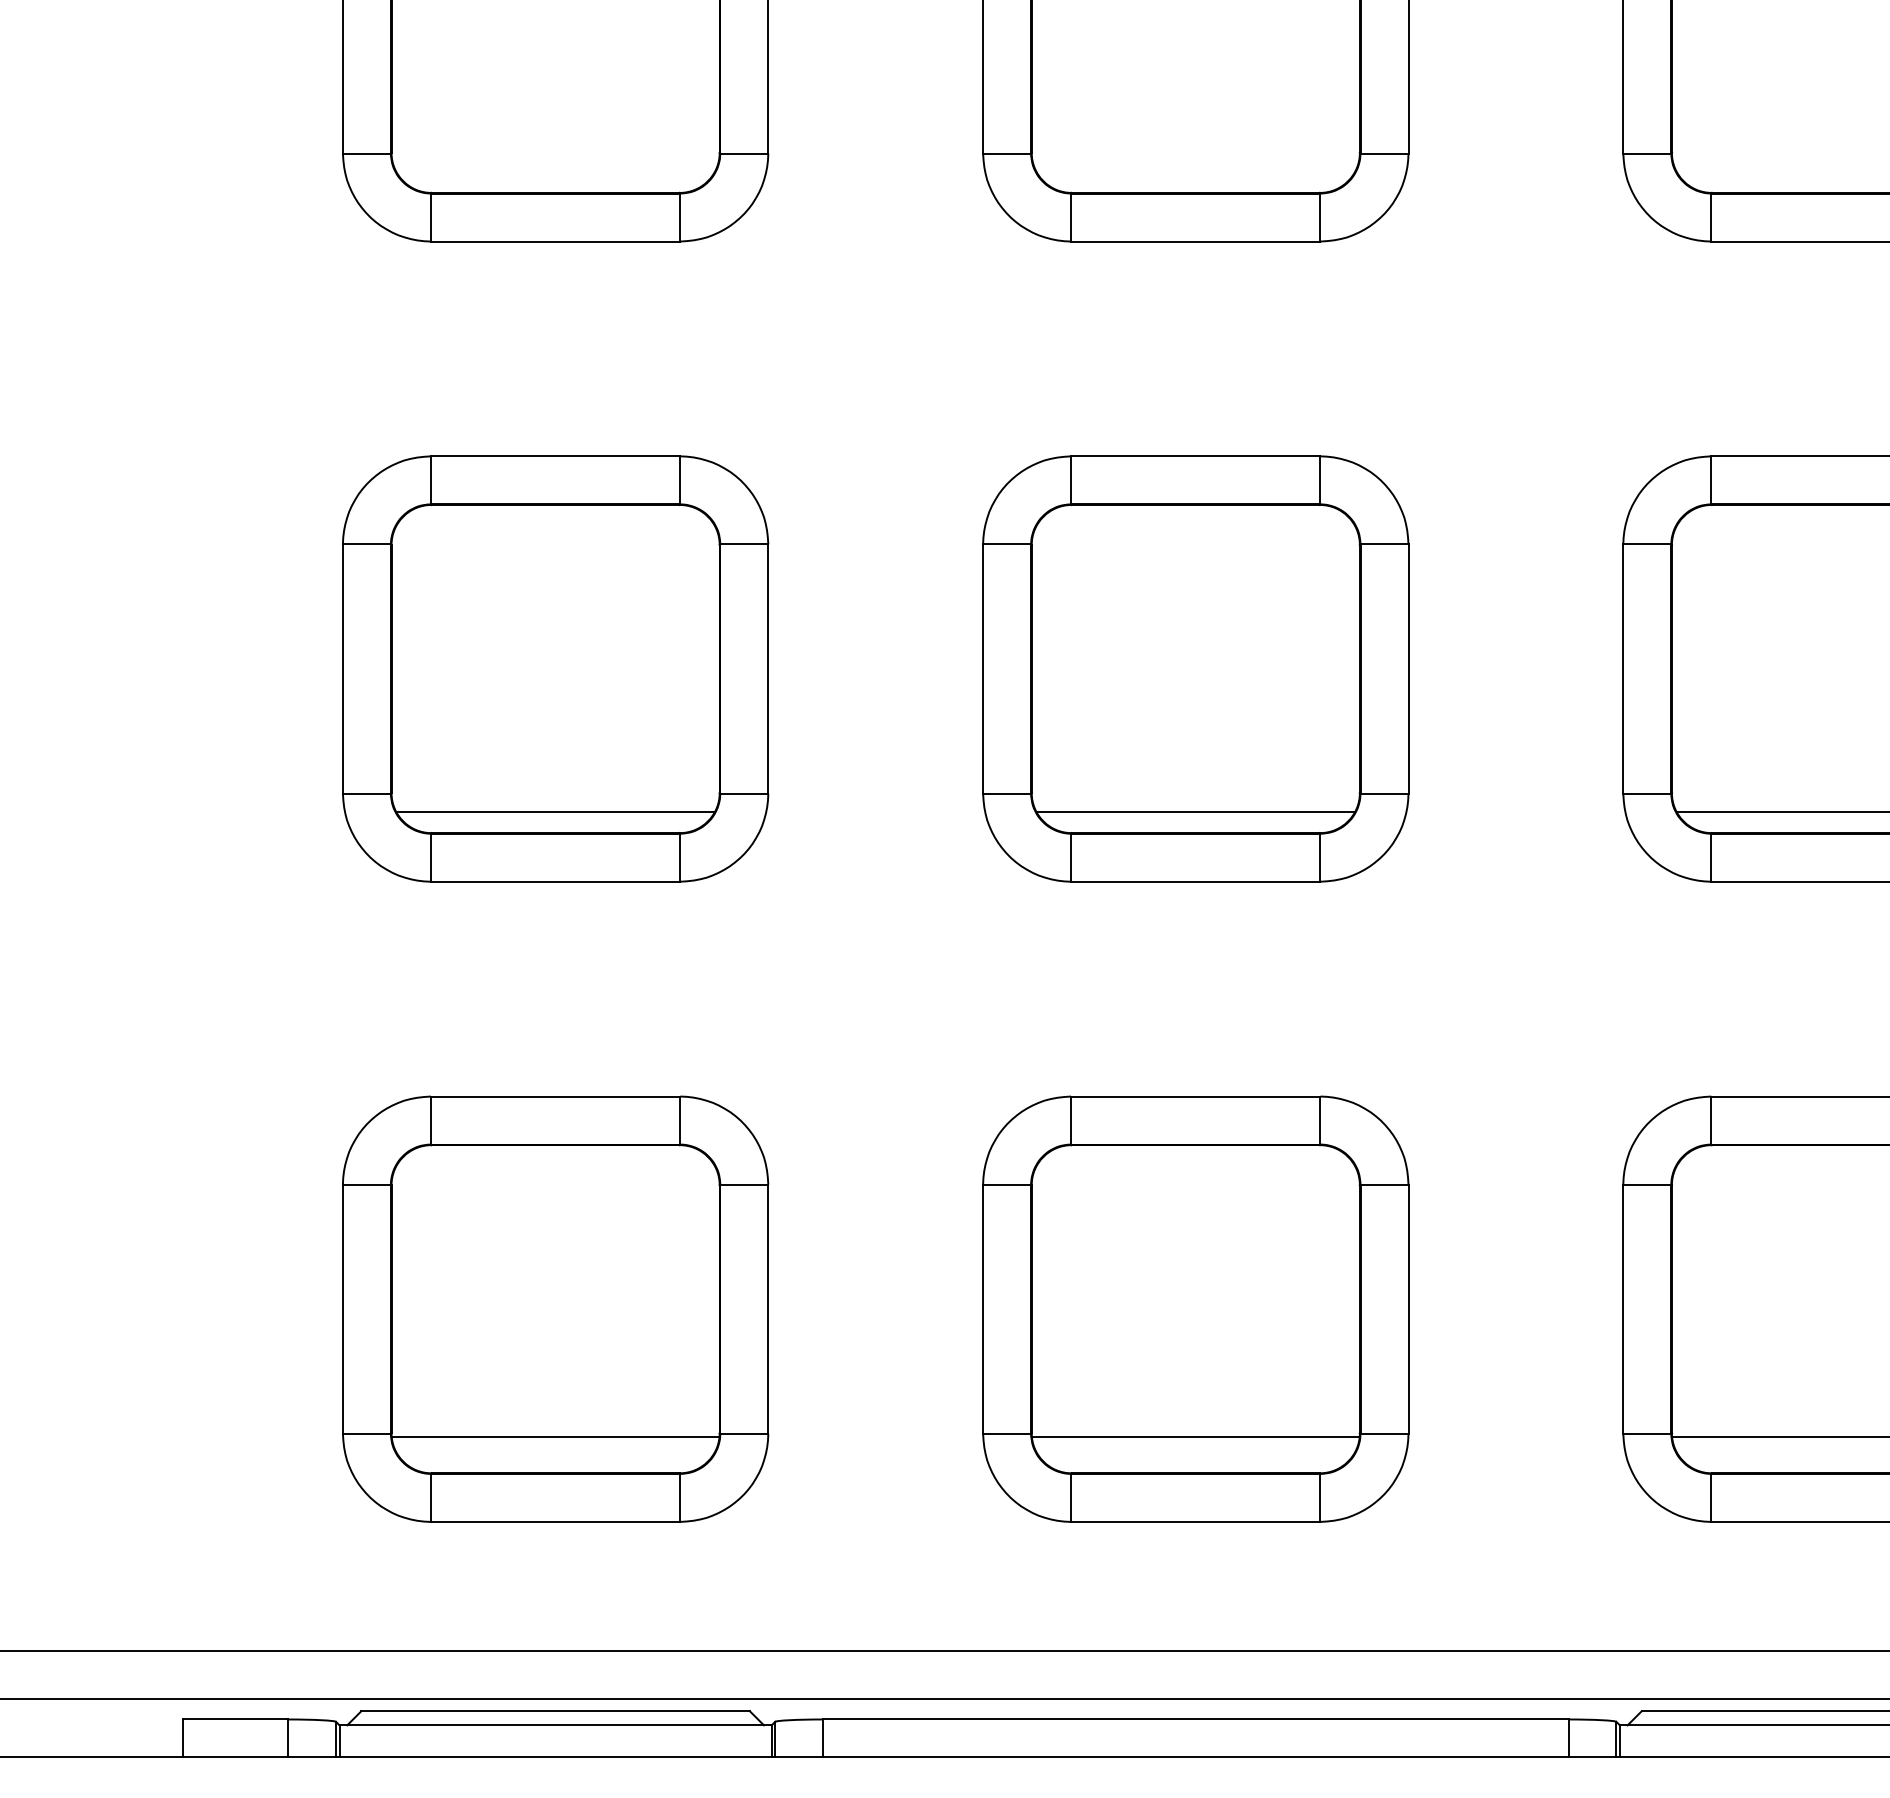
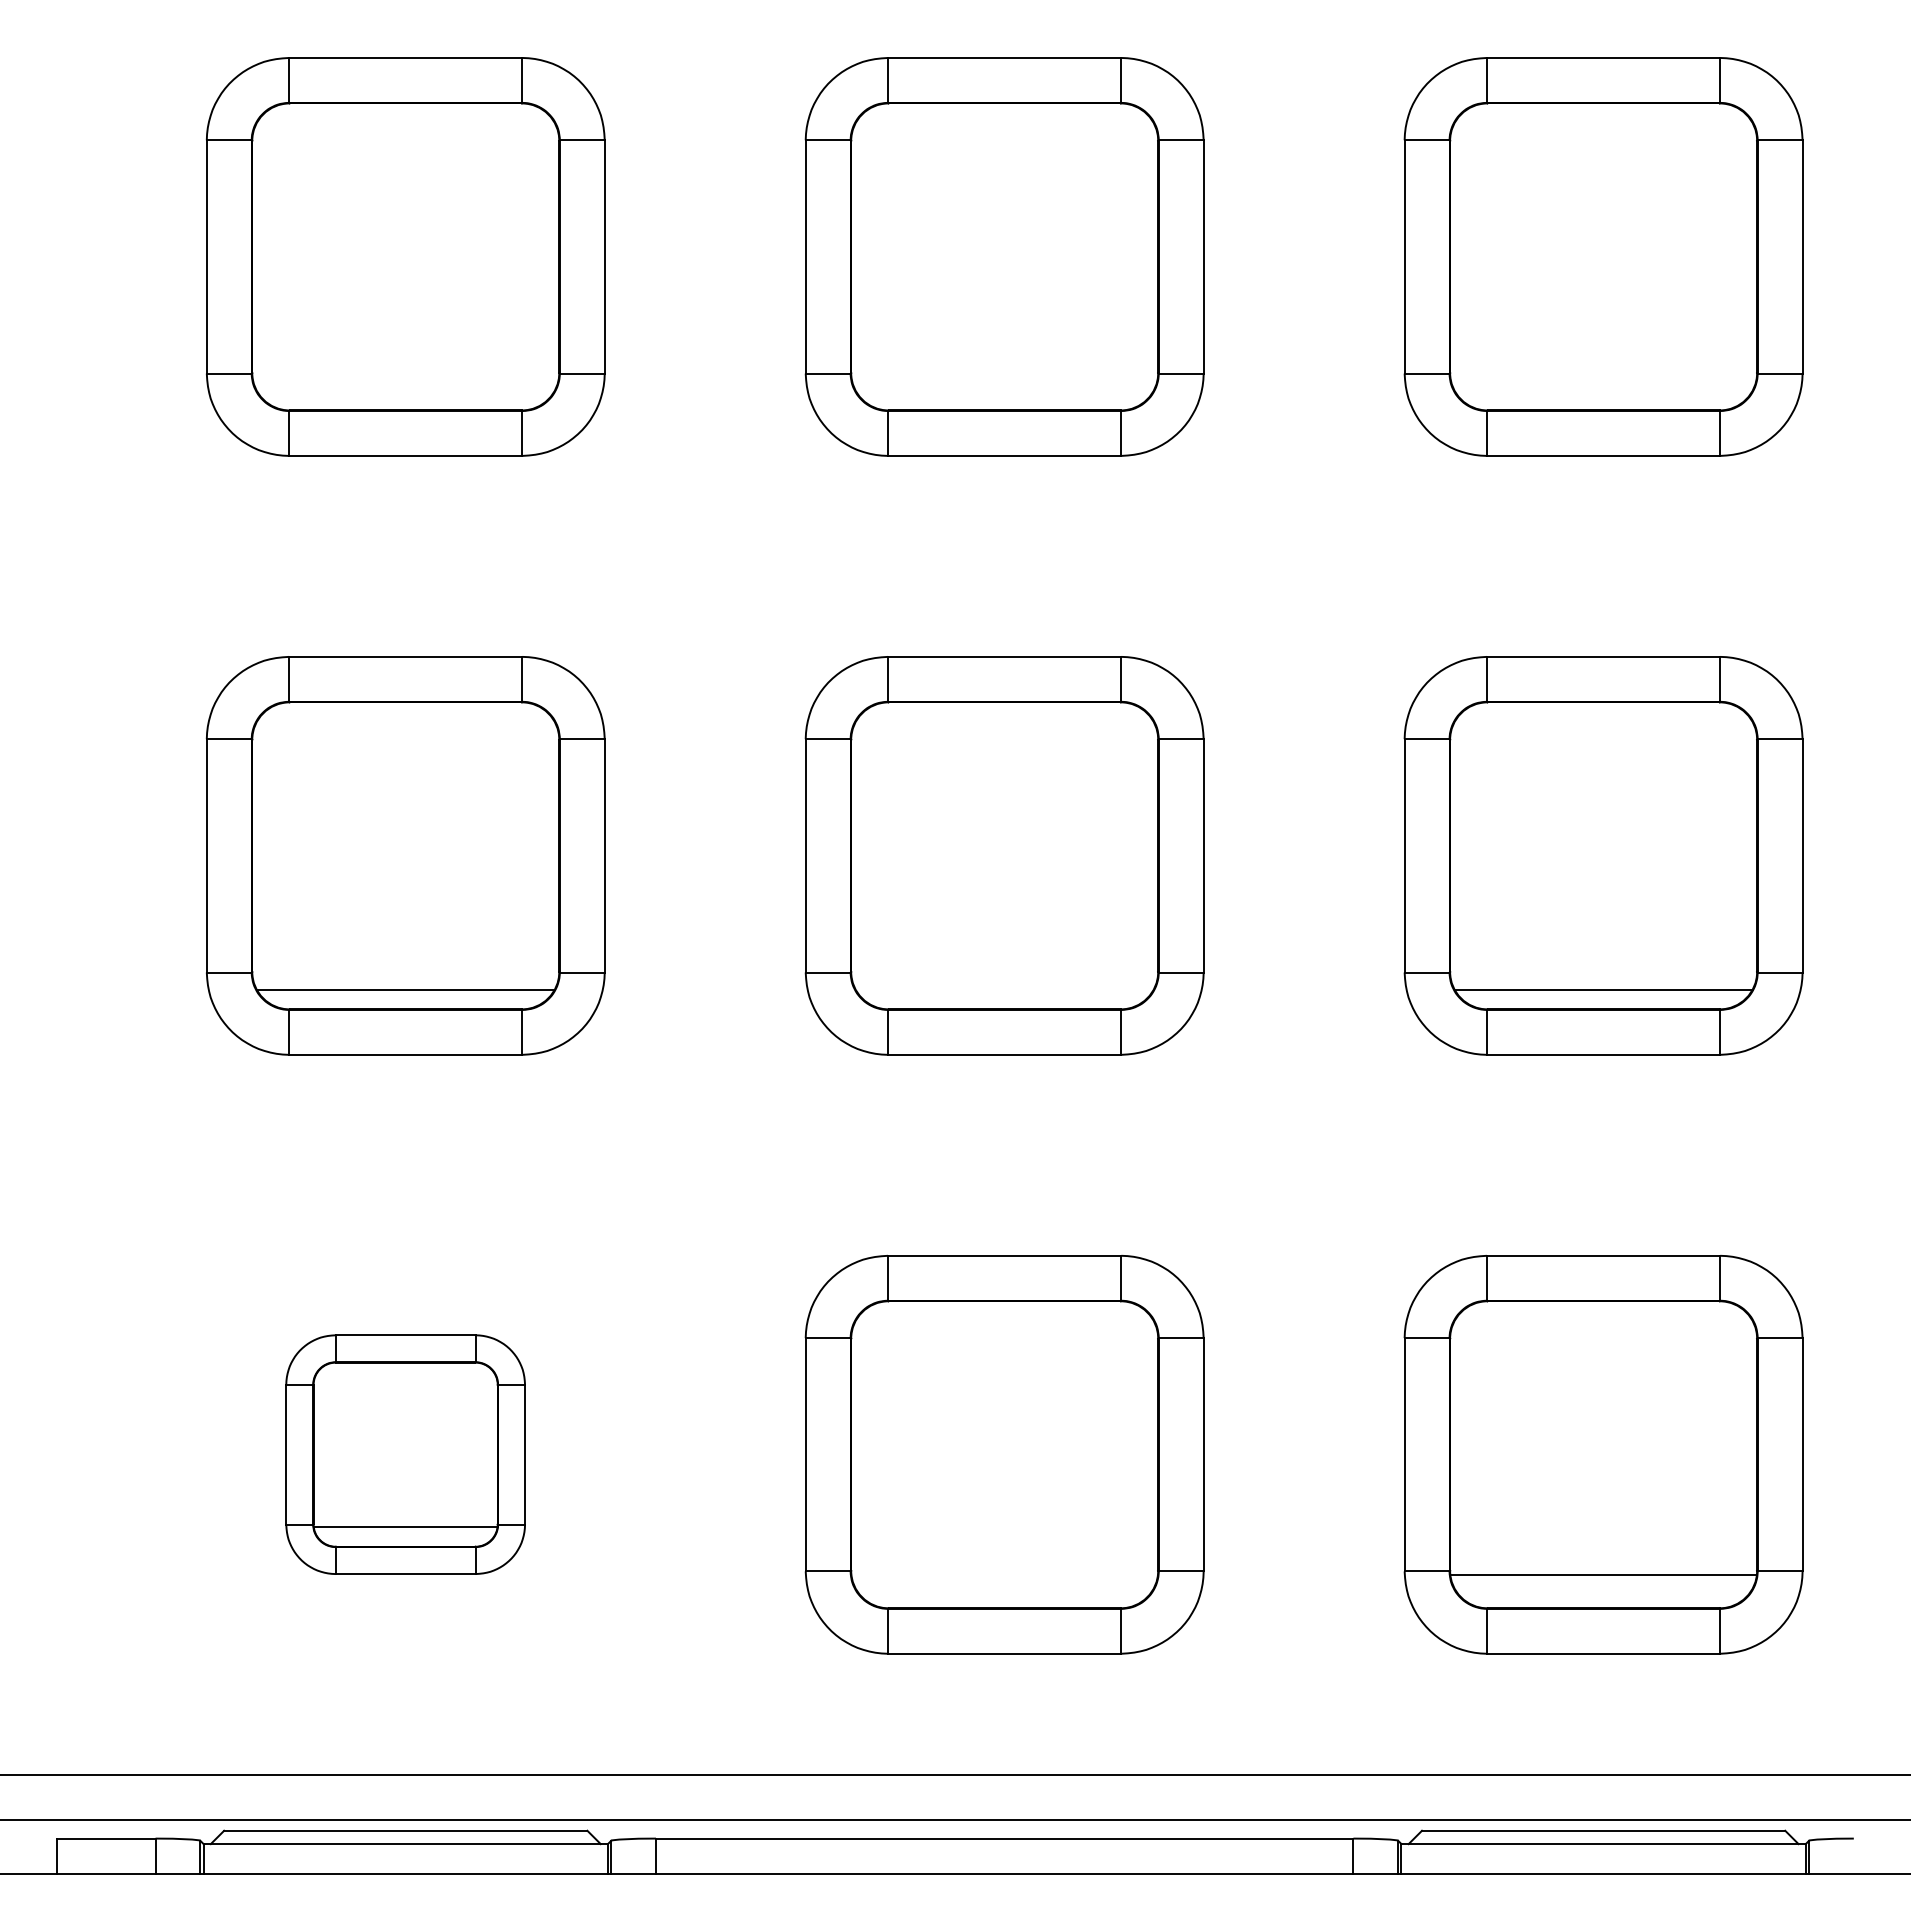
line: (1195, 811) -> (1004, 989), removed
part: (555, 1308) -> (405, 1454), size x0.6
line: (1195, 1437) -> (1004, 1574), removed

